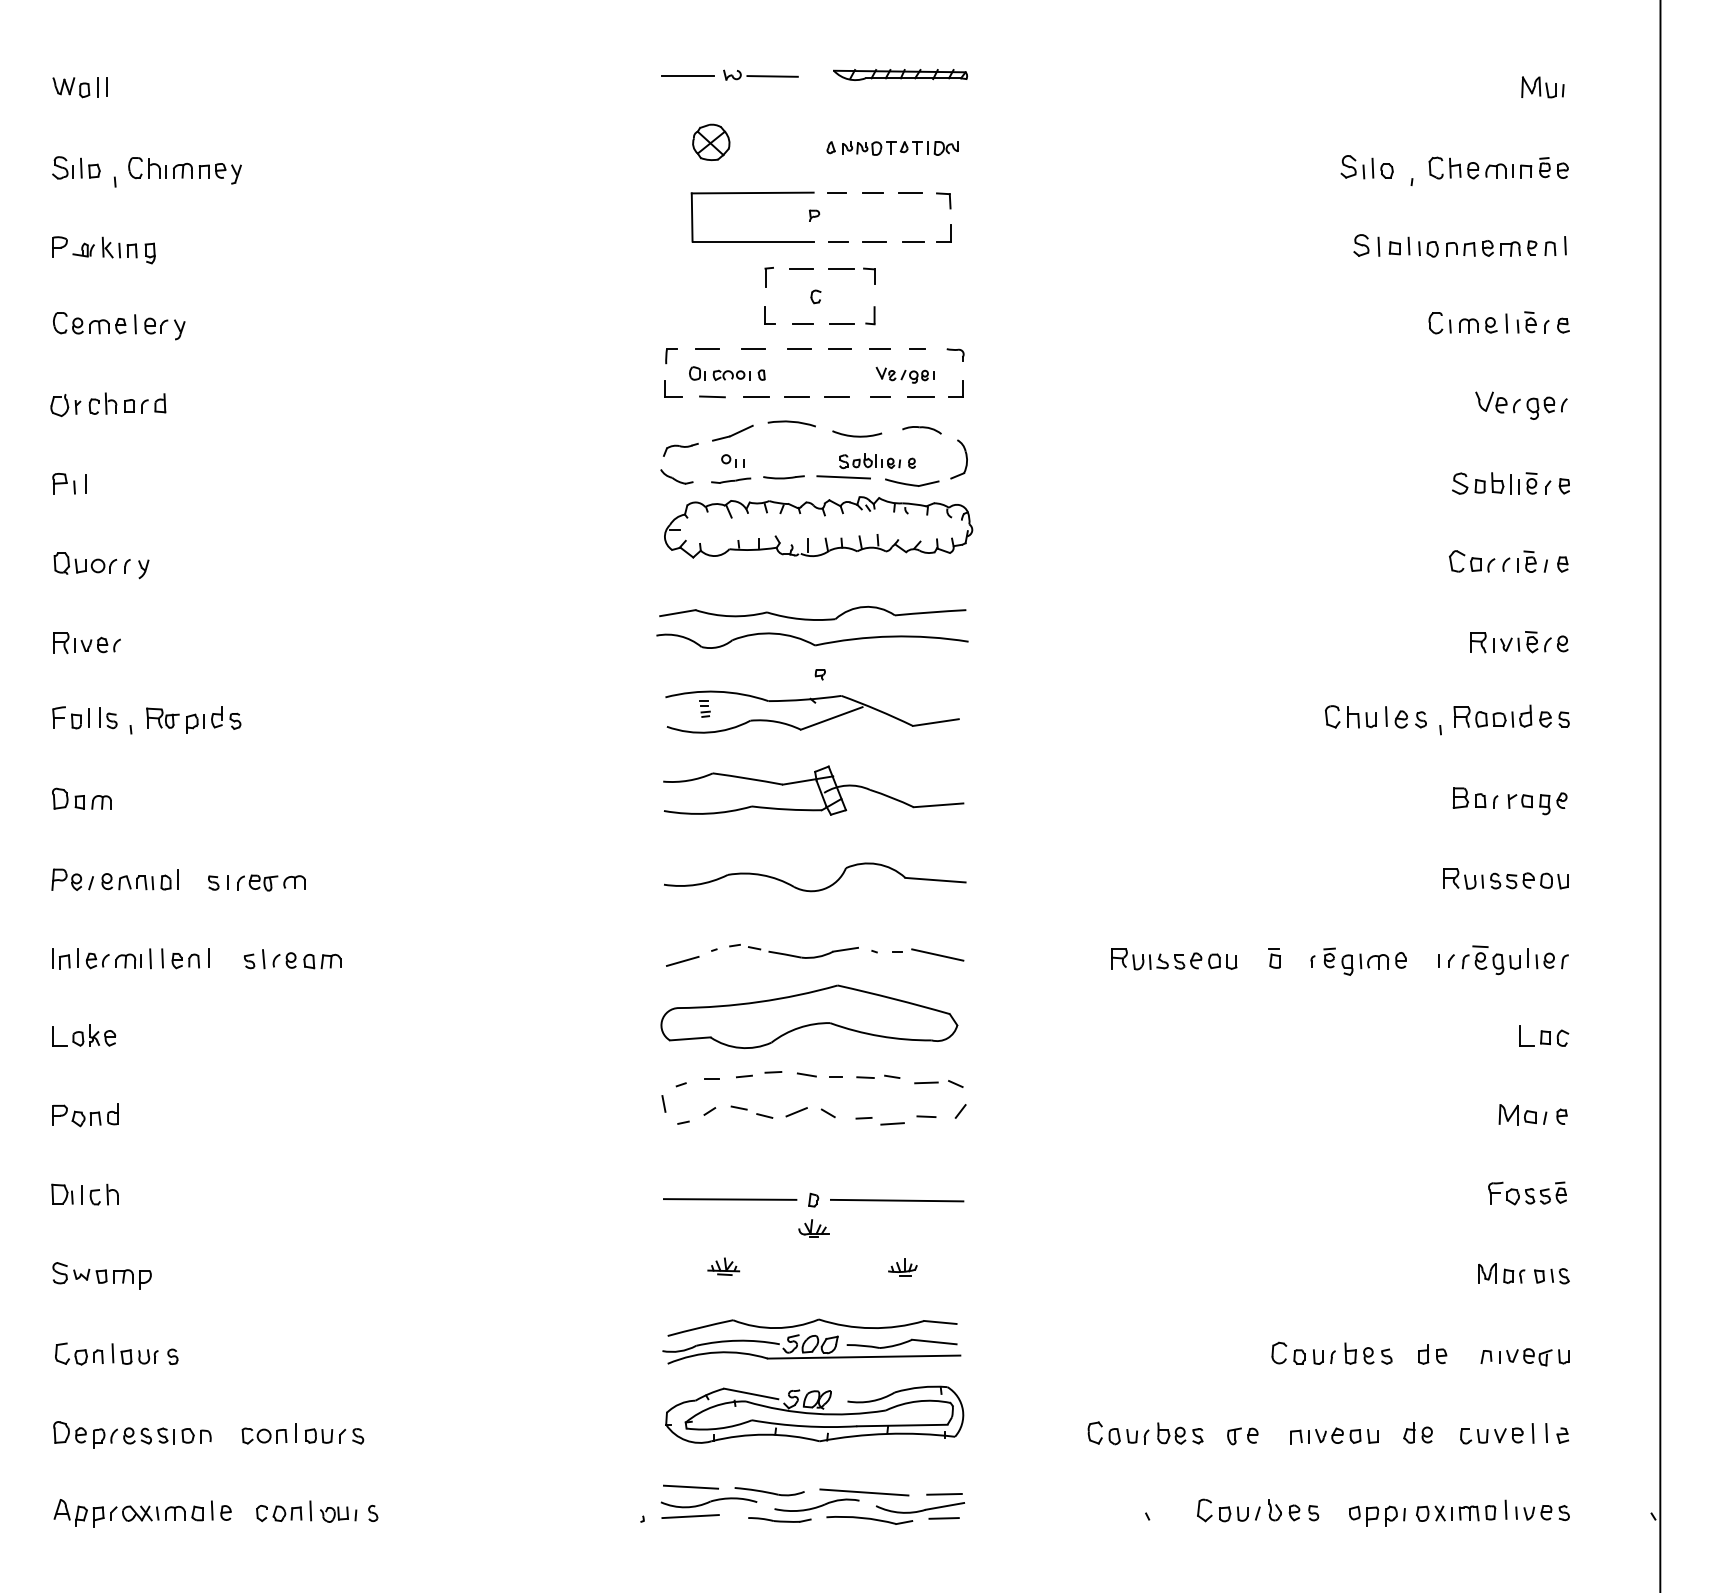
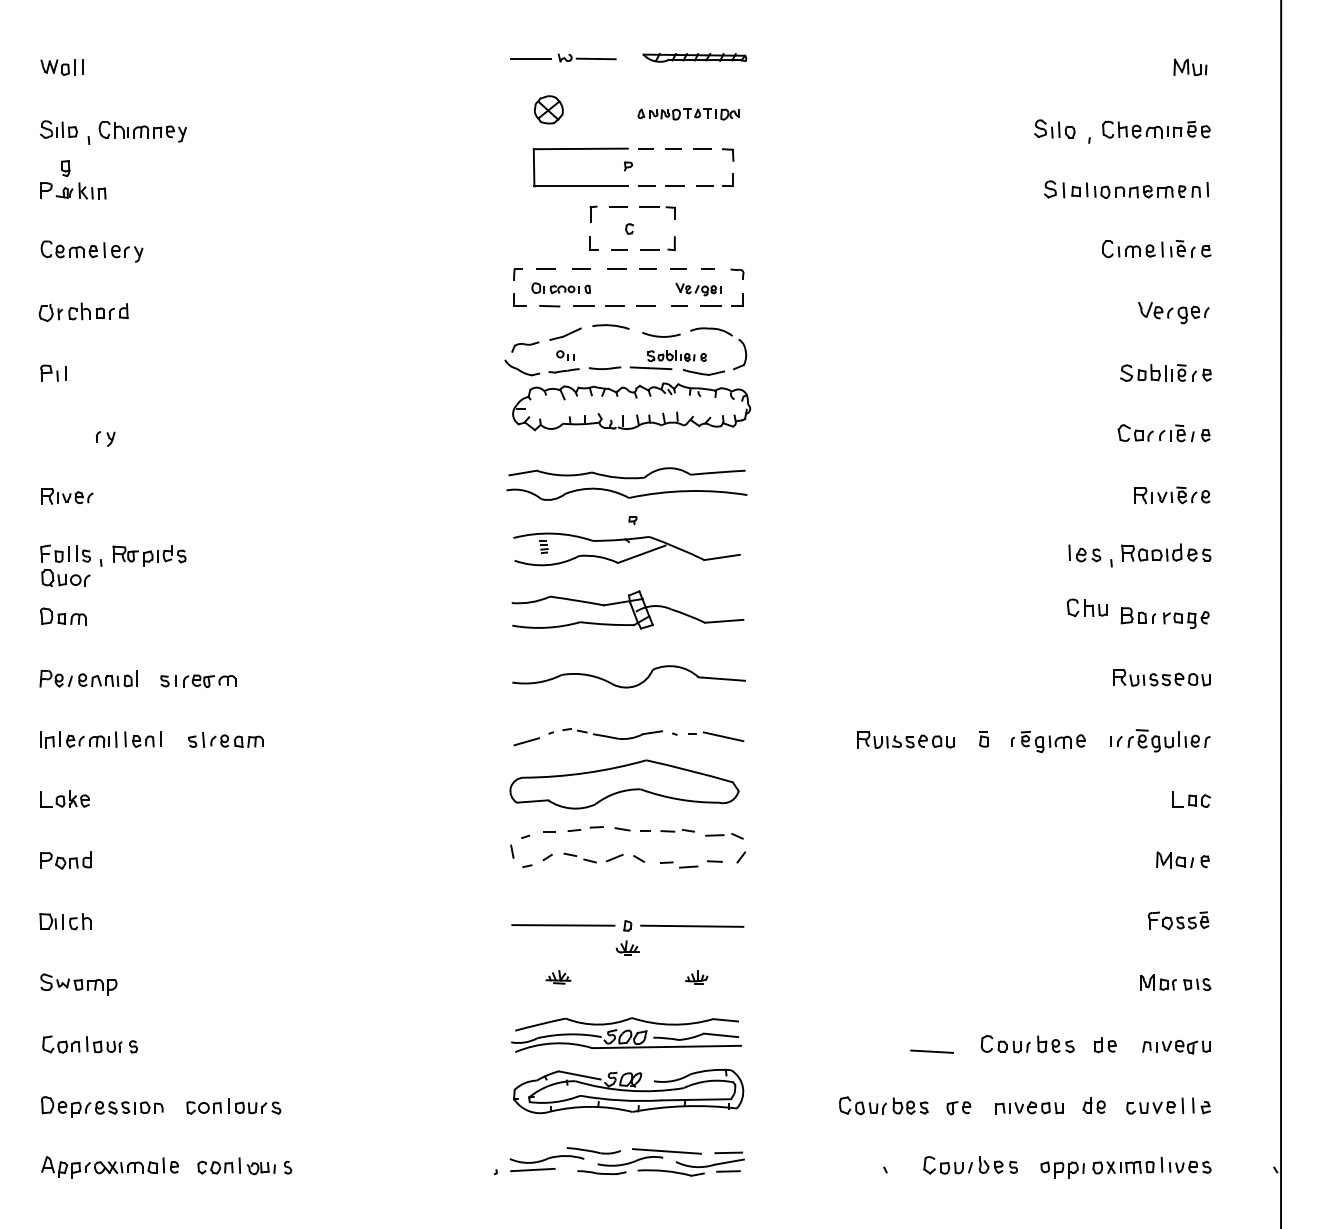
part: (149, 253) -> (65, 168), moved
part: (921, 430) -> (711, 332), size x1.4
part: (676, 476) -> (522, 367), size x1.4
part: (85, 563) -> (66, 578), moved
part: (1350, 716) -> (1086, 607), moved
line: (690, 1486) -> (931, 1051), moved

